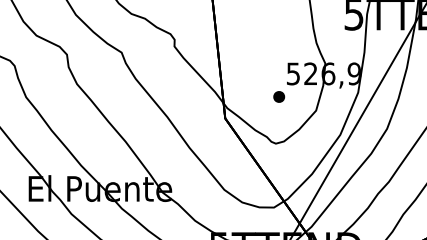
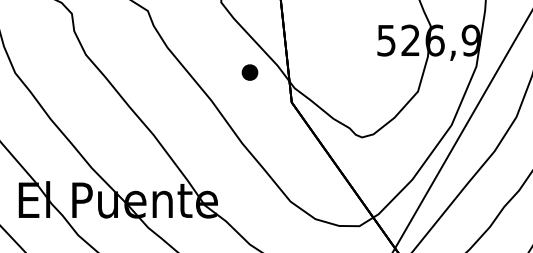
part: (279, 96) -> (250, 71), moved

